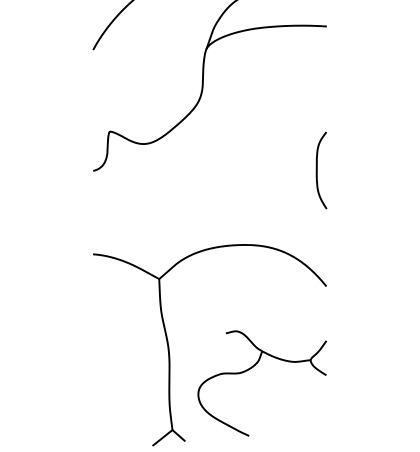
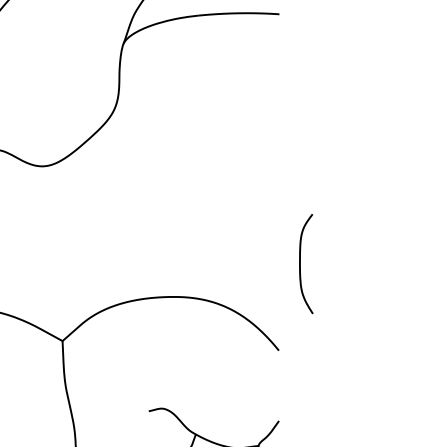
curve: (317, 170) -> (300, 263), moved

